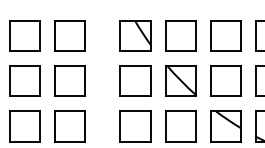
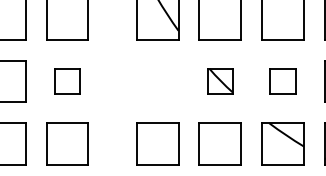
part: (69, 80) -> (66, 80), size x0.6
part: (135, 80) -> (157, 80), removed
part: (180, 80) -> (219, 80), size x0.6
part: (225, 80) -> (282, 80), size x0.6

